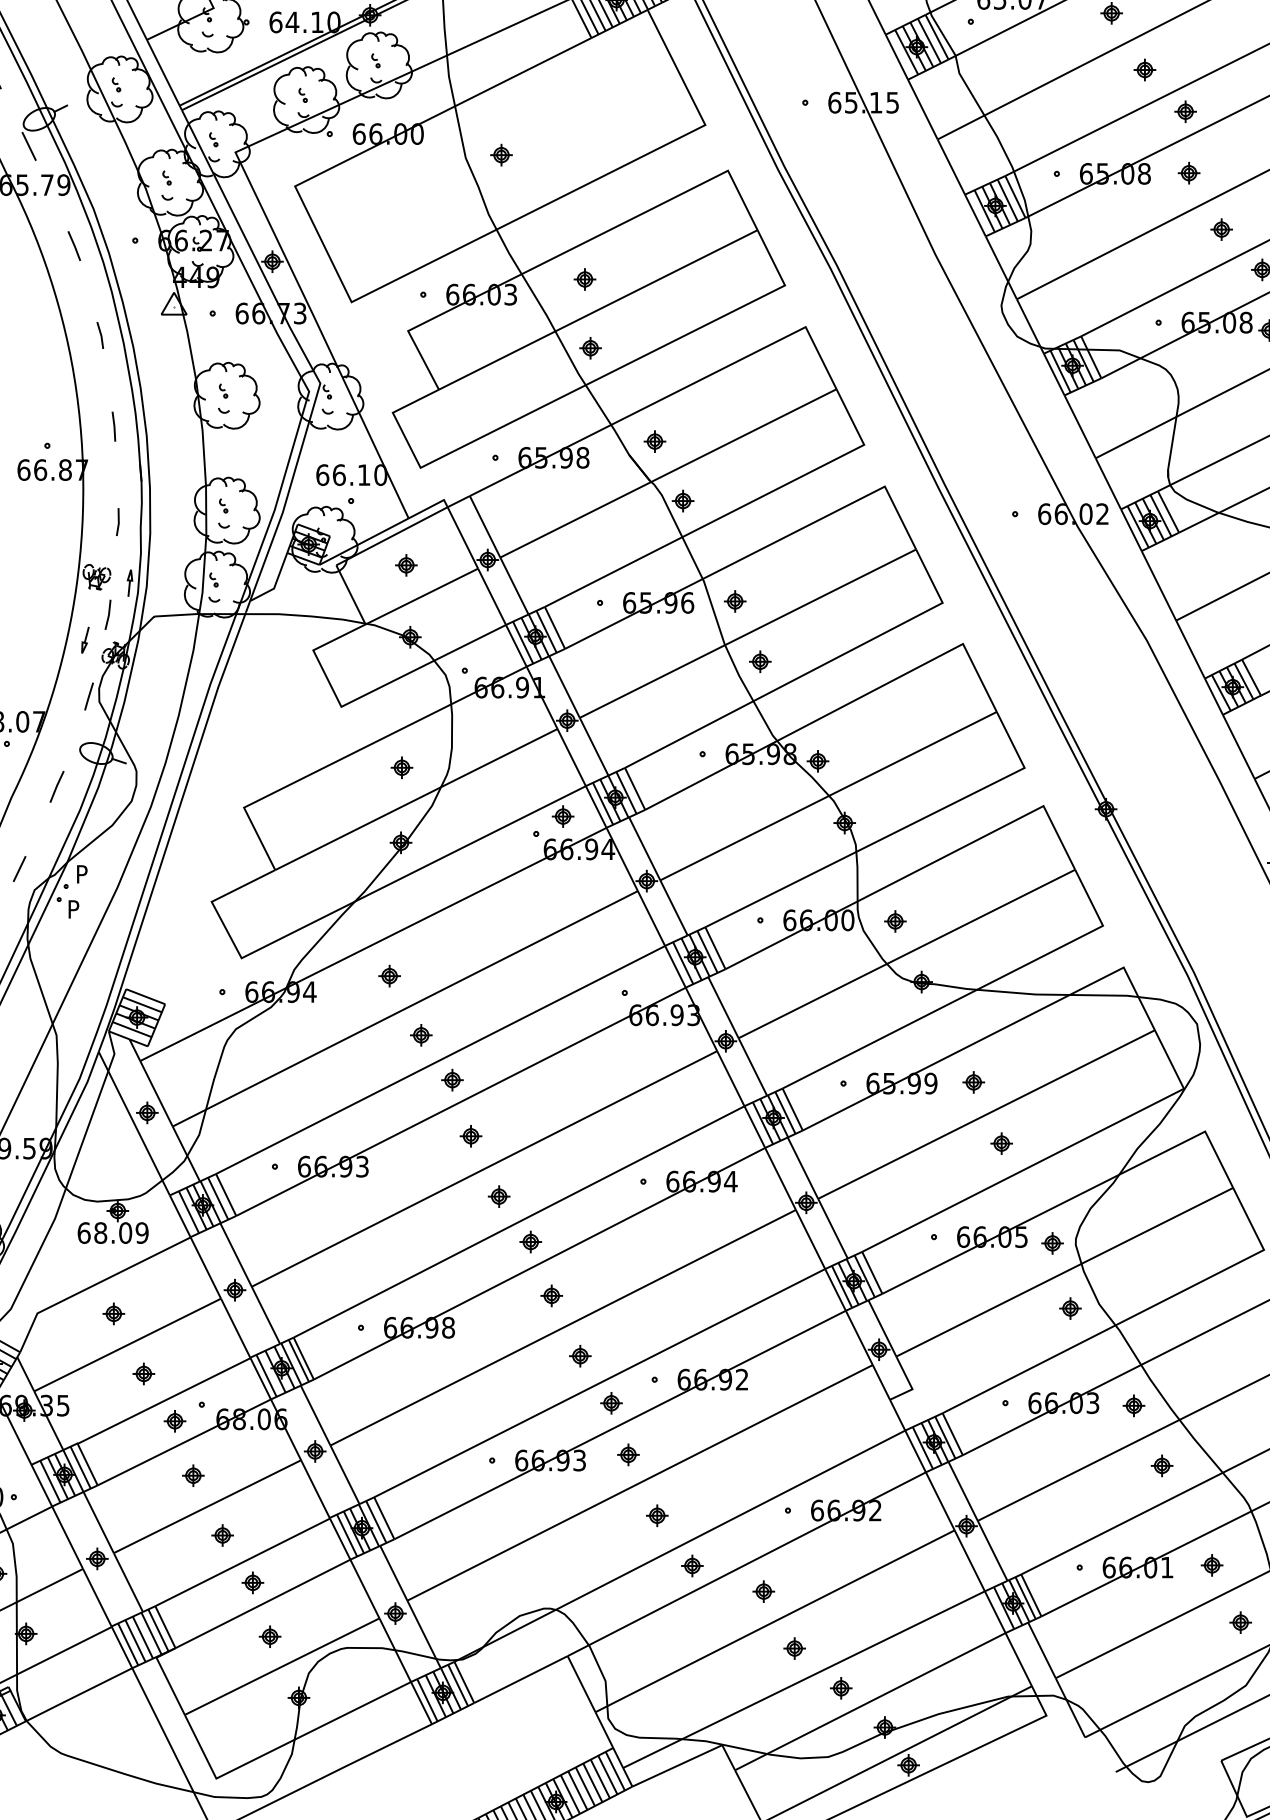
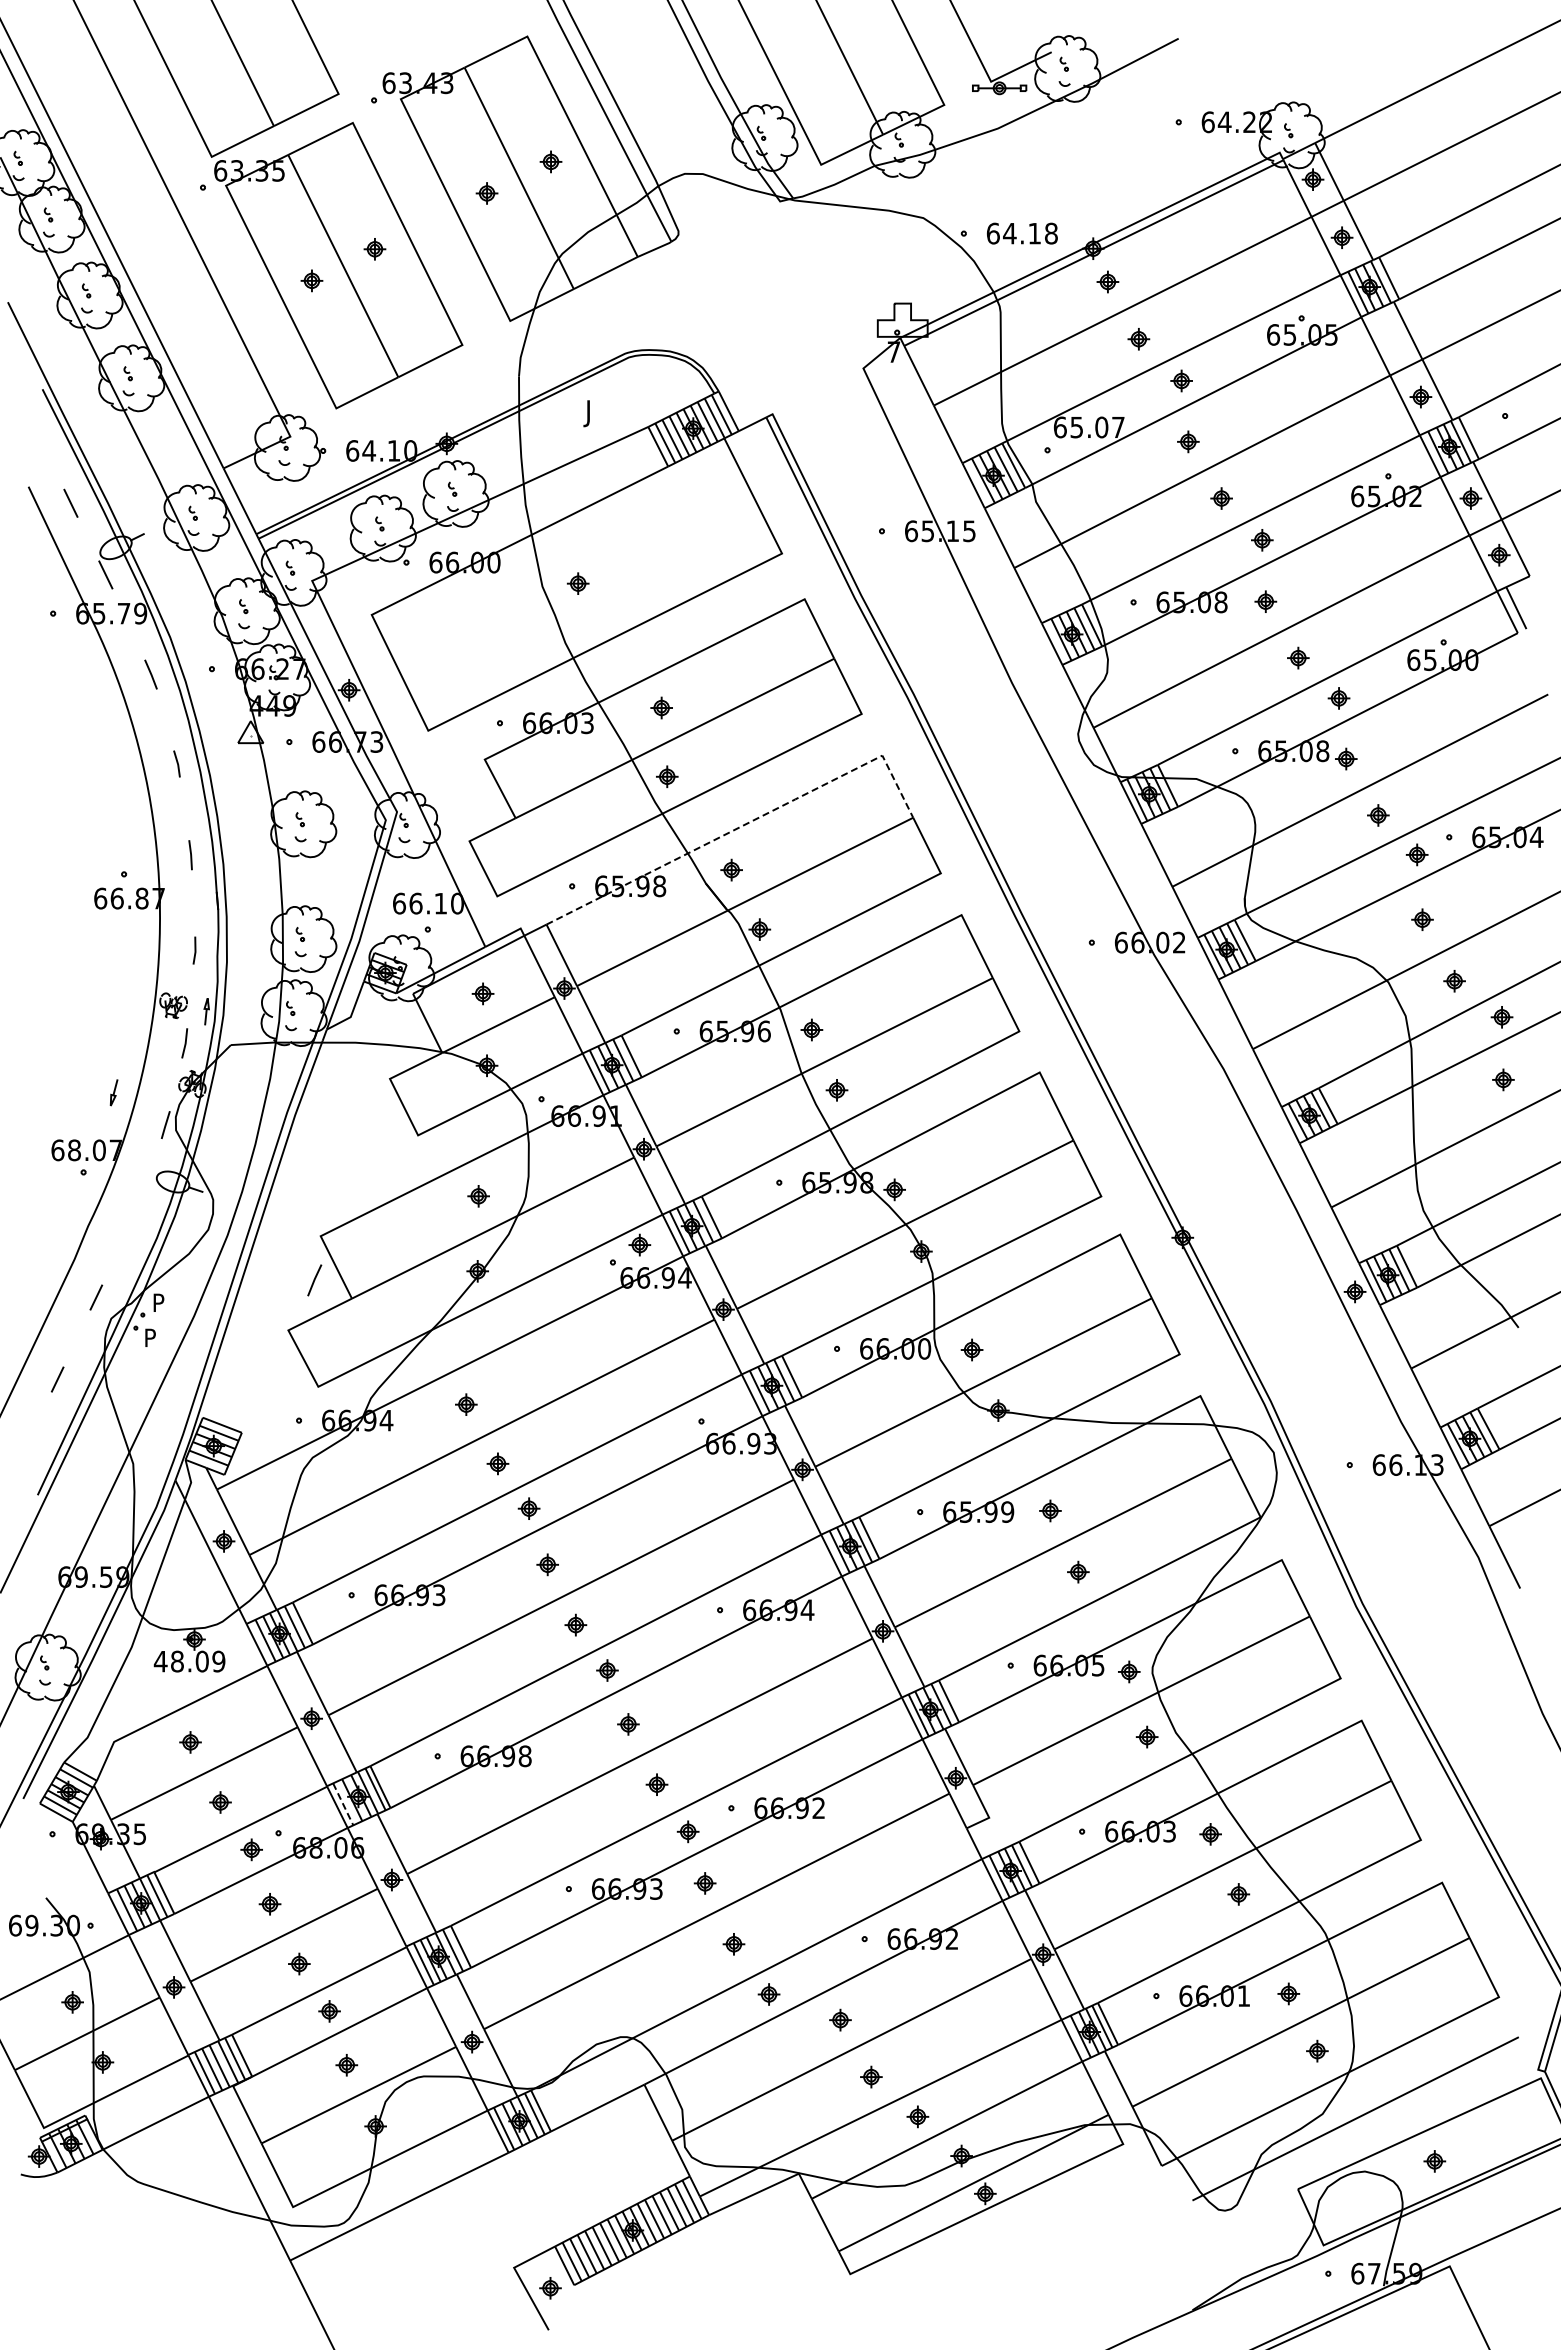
line: (670, 394) -> (747, 823), solid -> dashed
part: (84, 639) -> (113, 1092), moved
line: (56, 786) -> (314, 1280), moved
text: (83, 1232) -> (160, 1661), 68.09 -> 48.09
line: (266, 1375) -> (343, 1804), solid -> dashed

